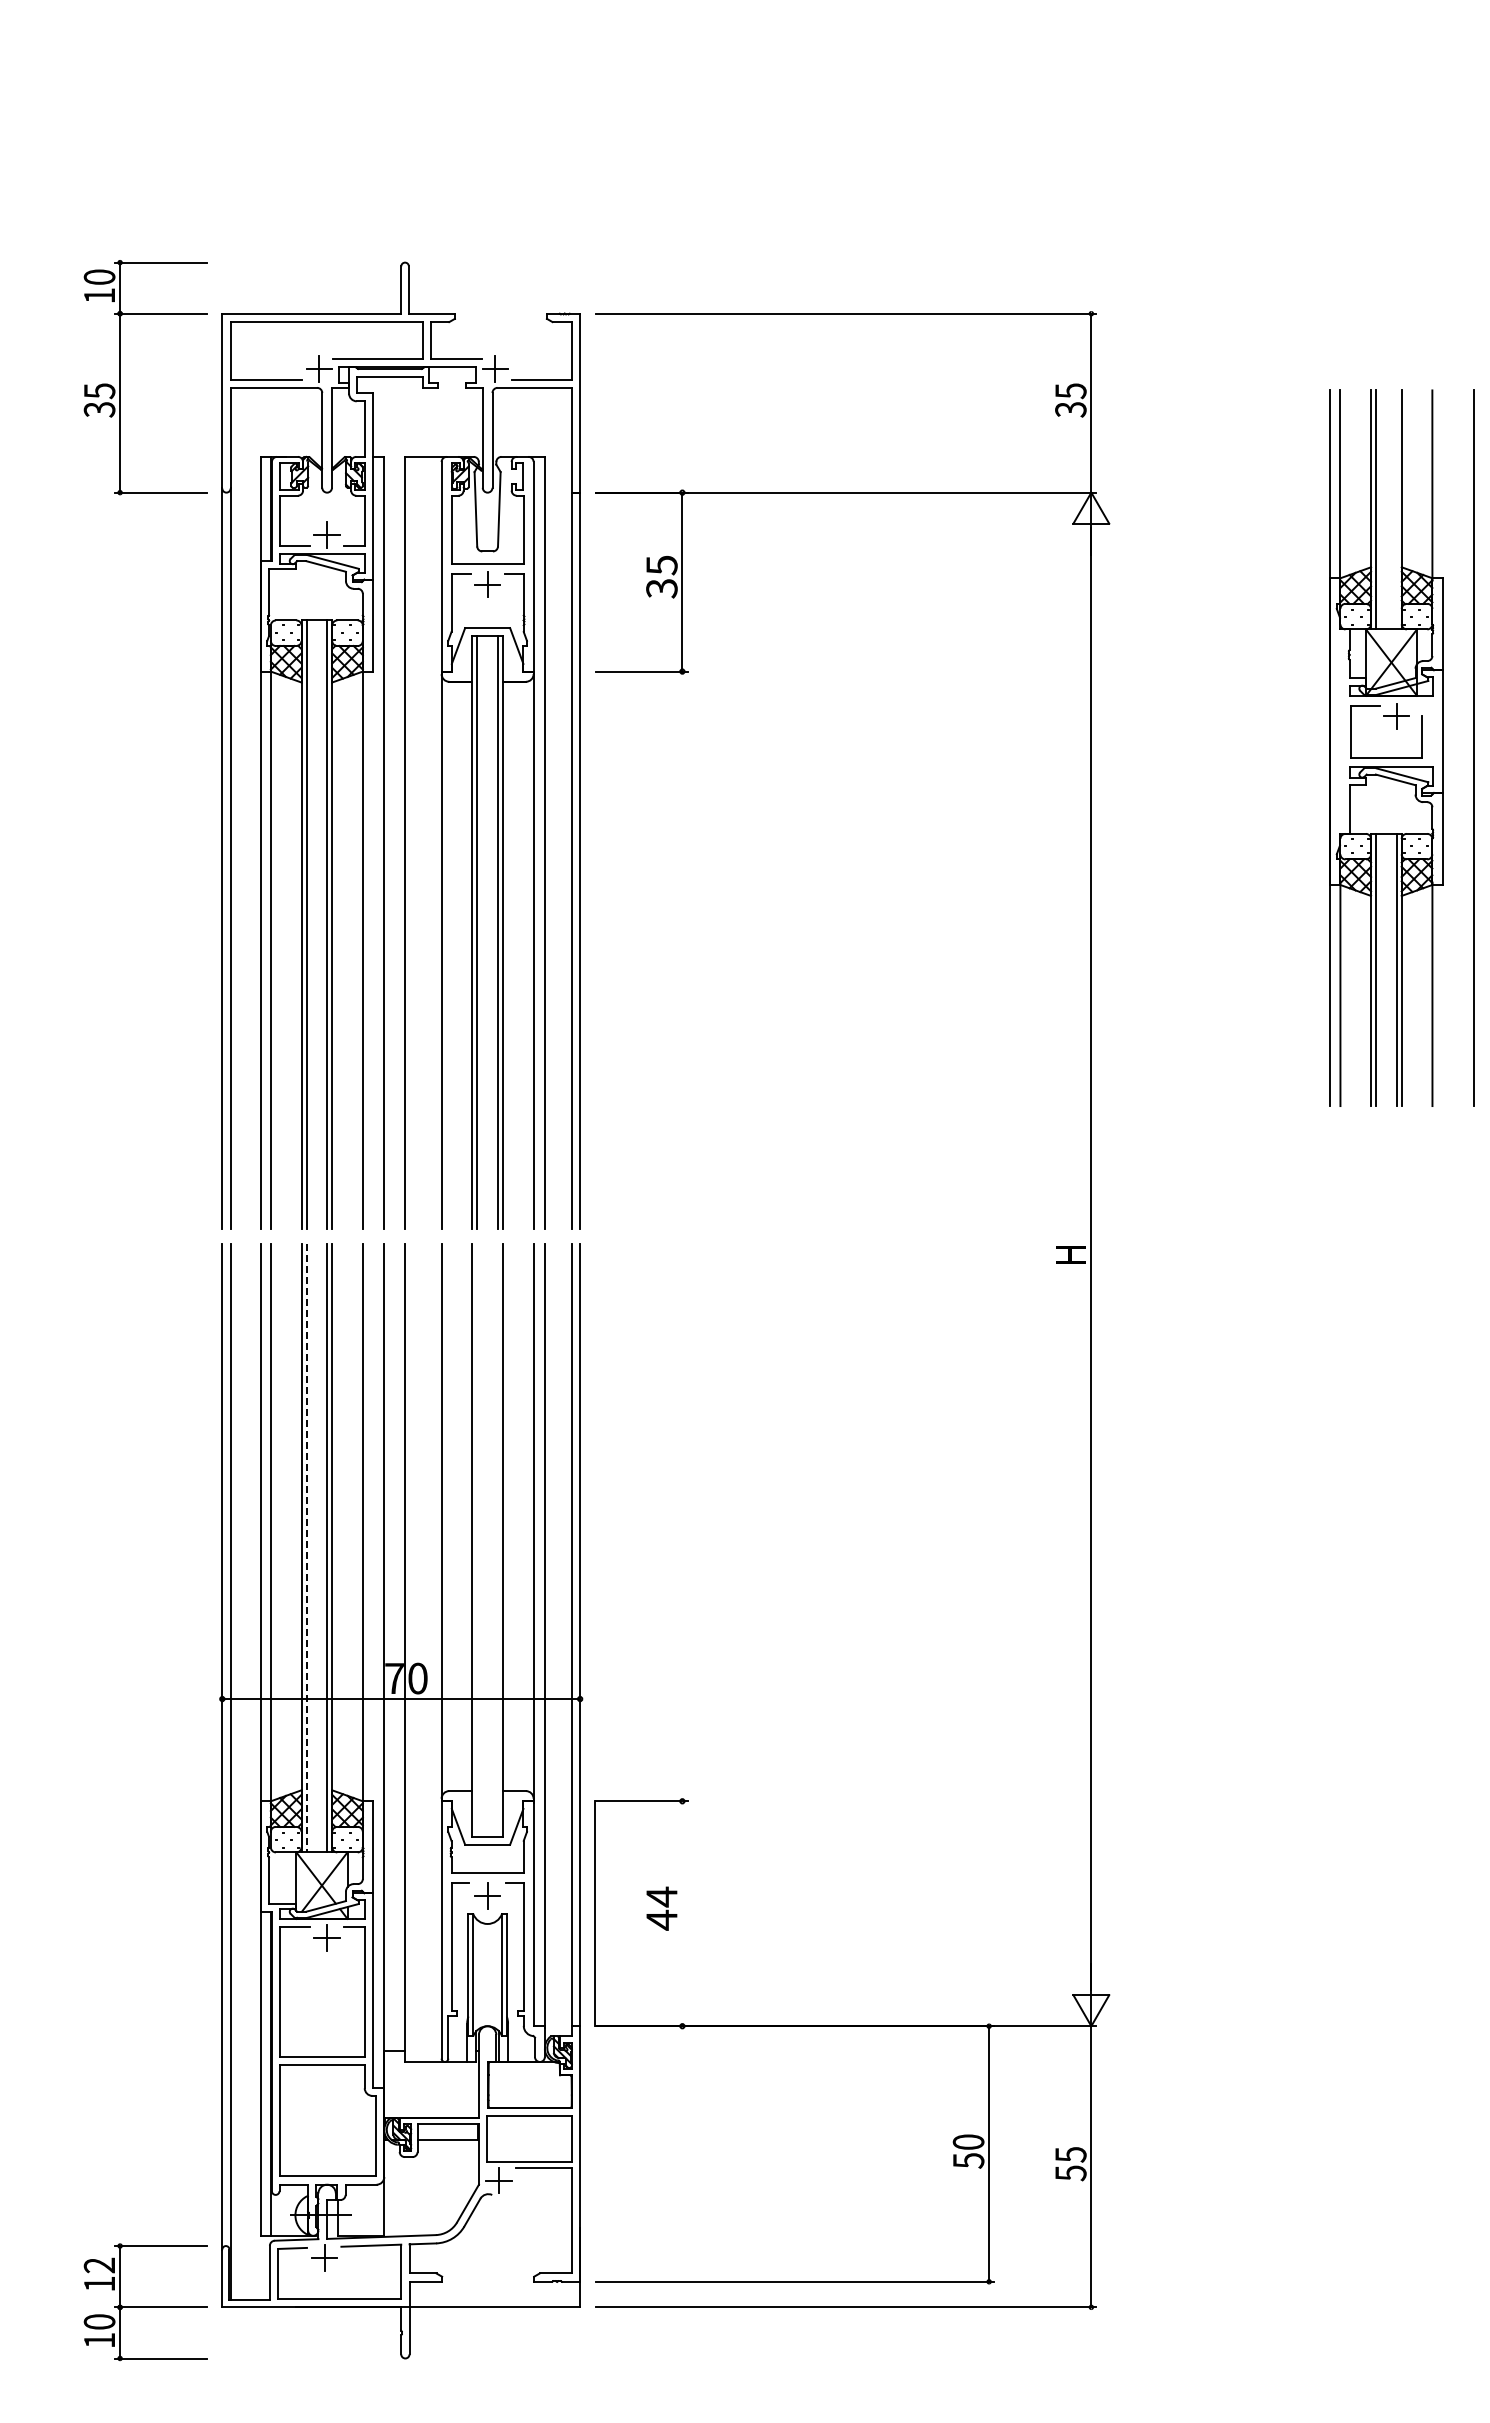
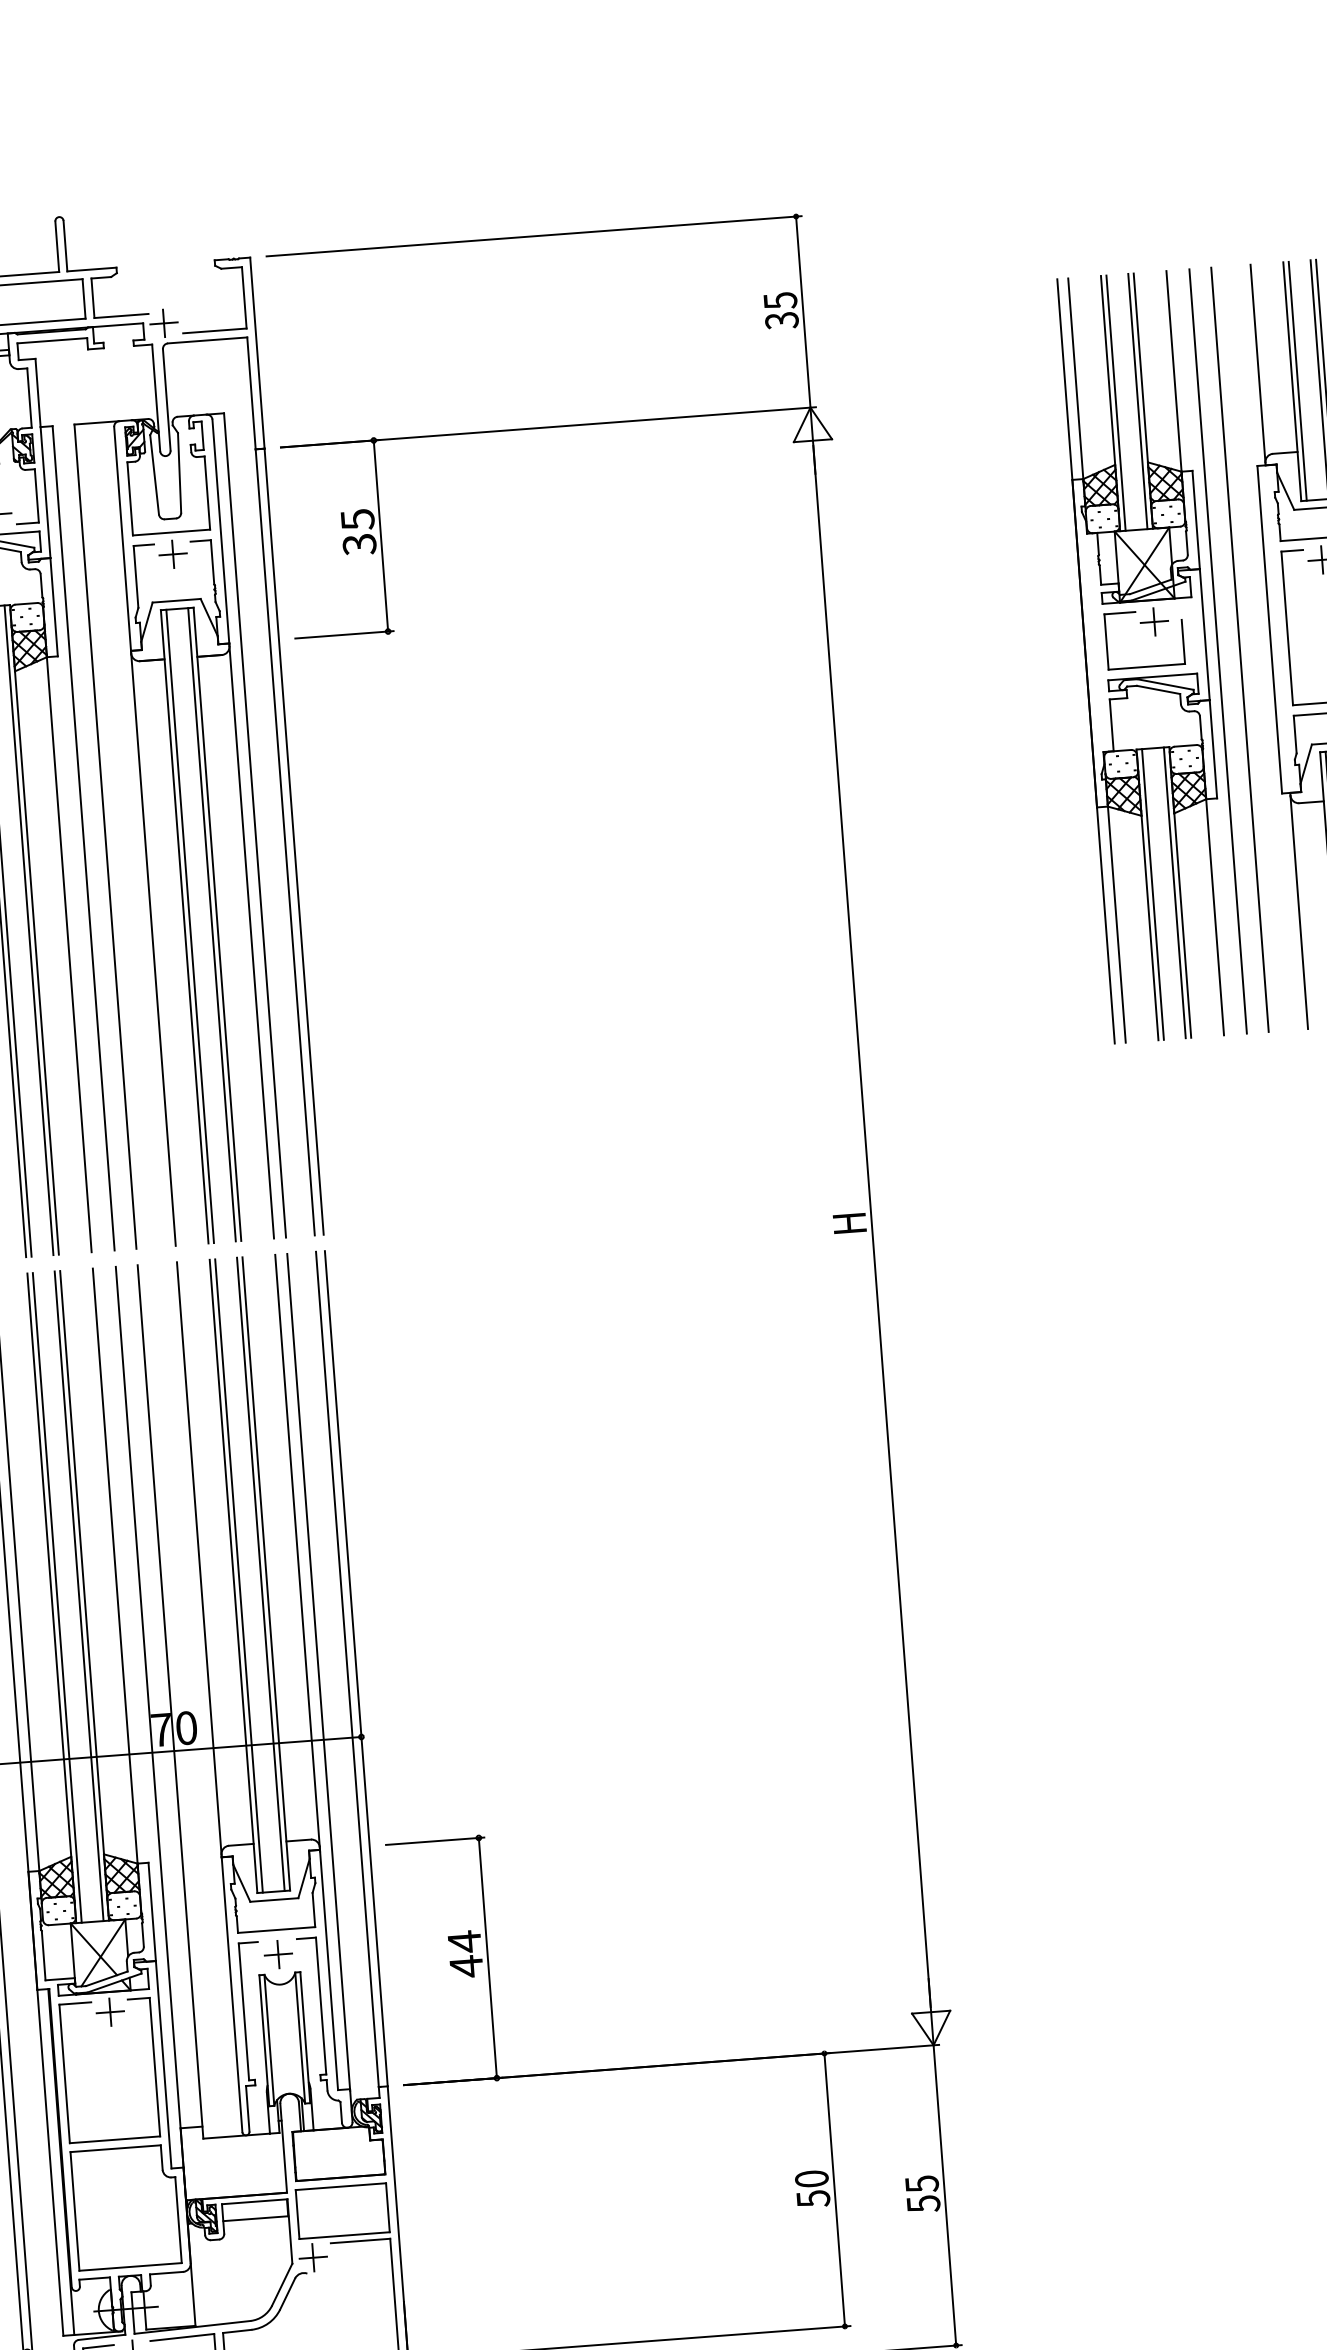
line: (1396, 509) -> (1137, 401), added
line: (1453, 748) -> (1217, 651), added
line: (477, 1540) -> (239, 1575), added
line: (497, 1540) -> (260, 1574), added
line: (306, 1548) -> (57, 1598), dashed -> solid
line: (595, 1913) -> (487, 1957), moved

